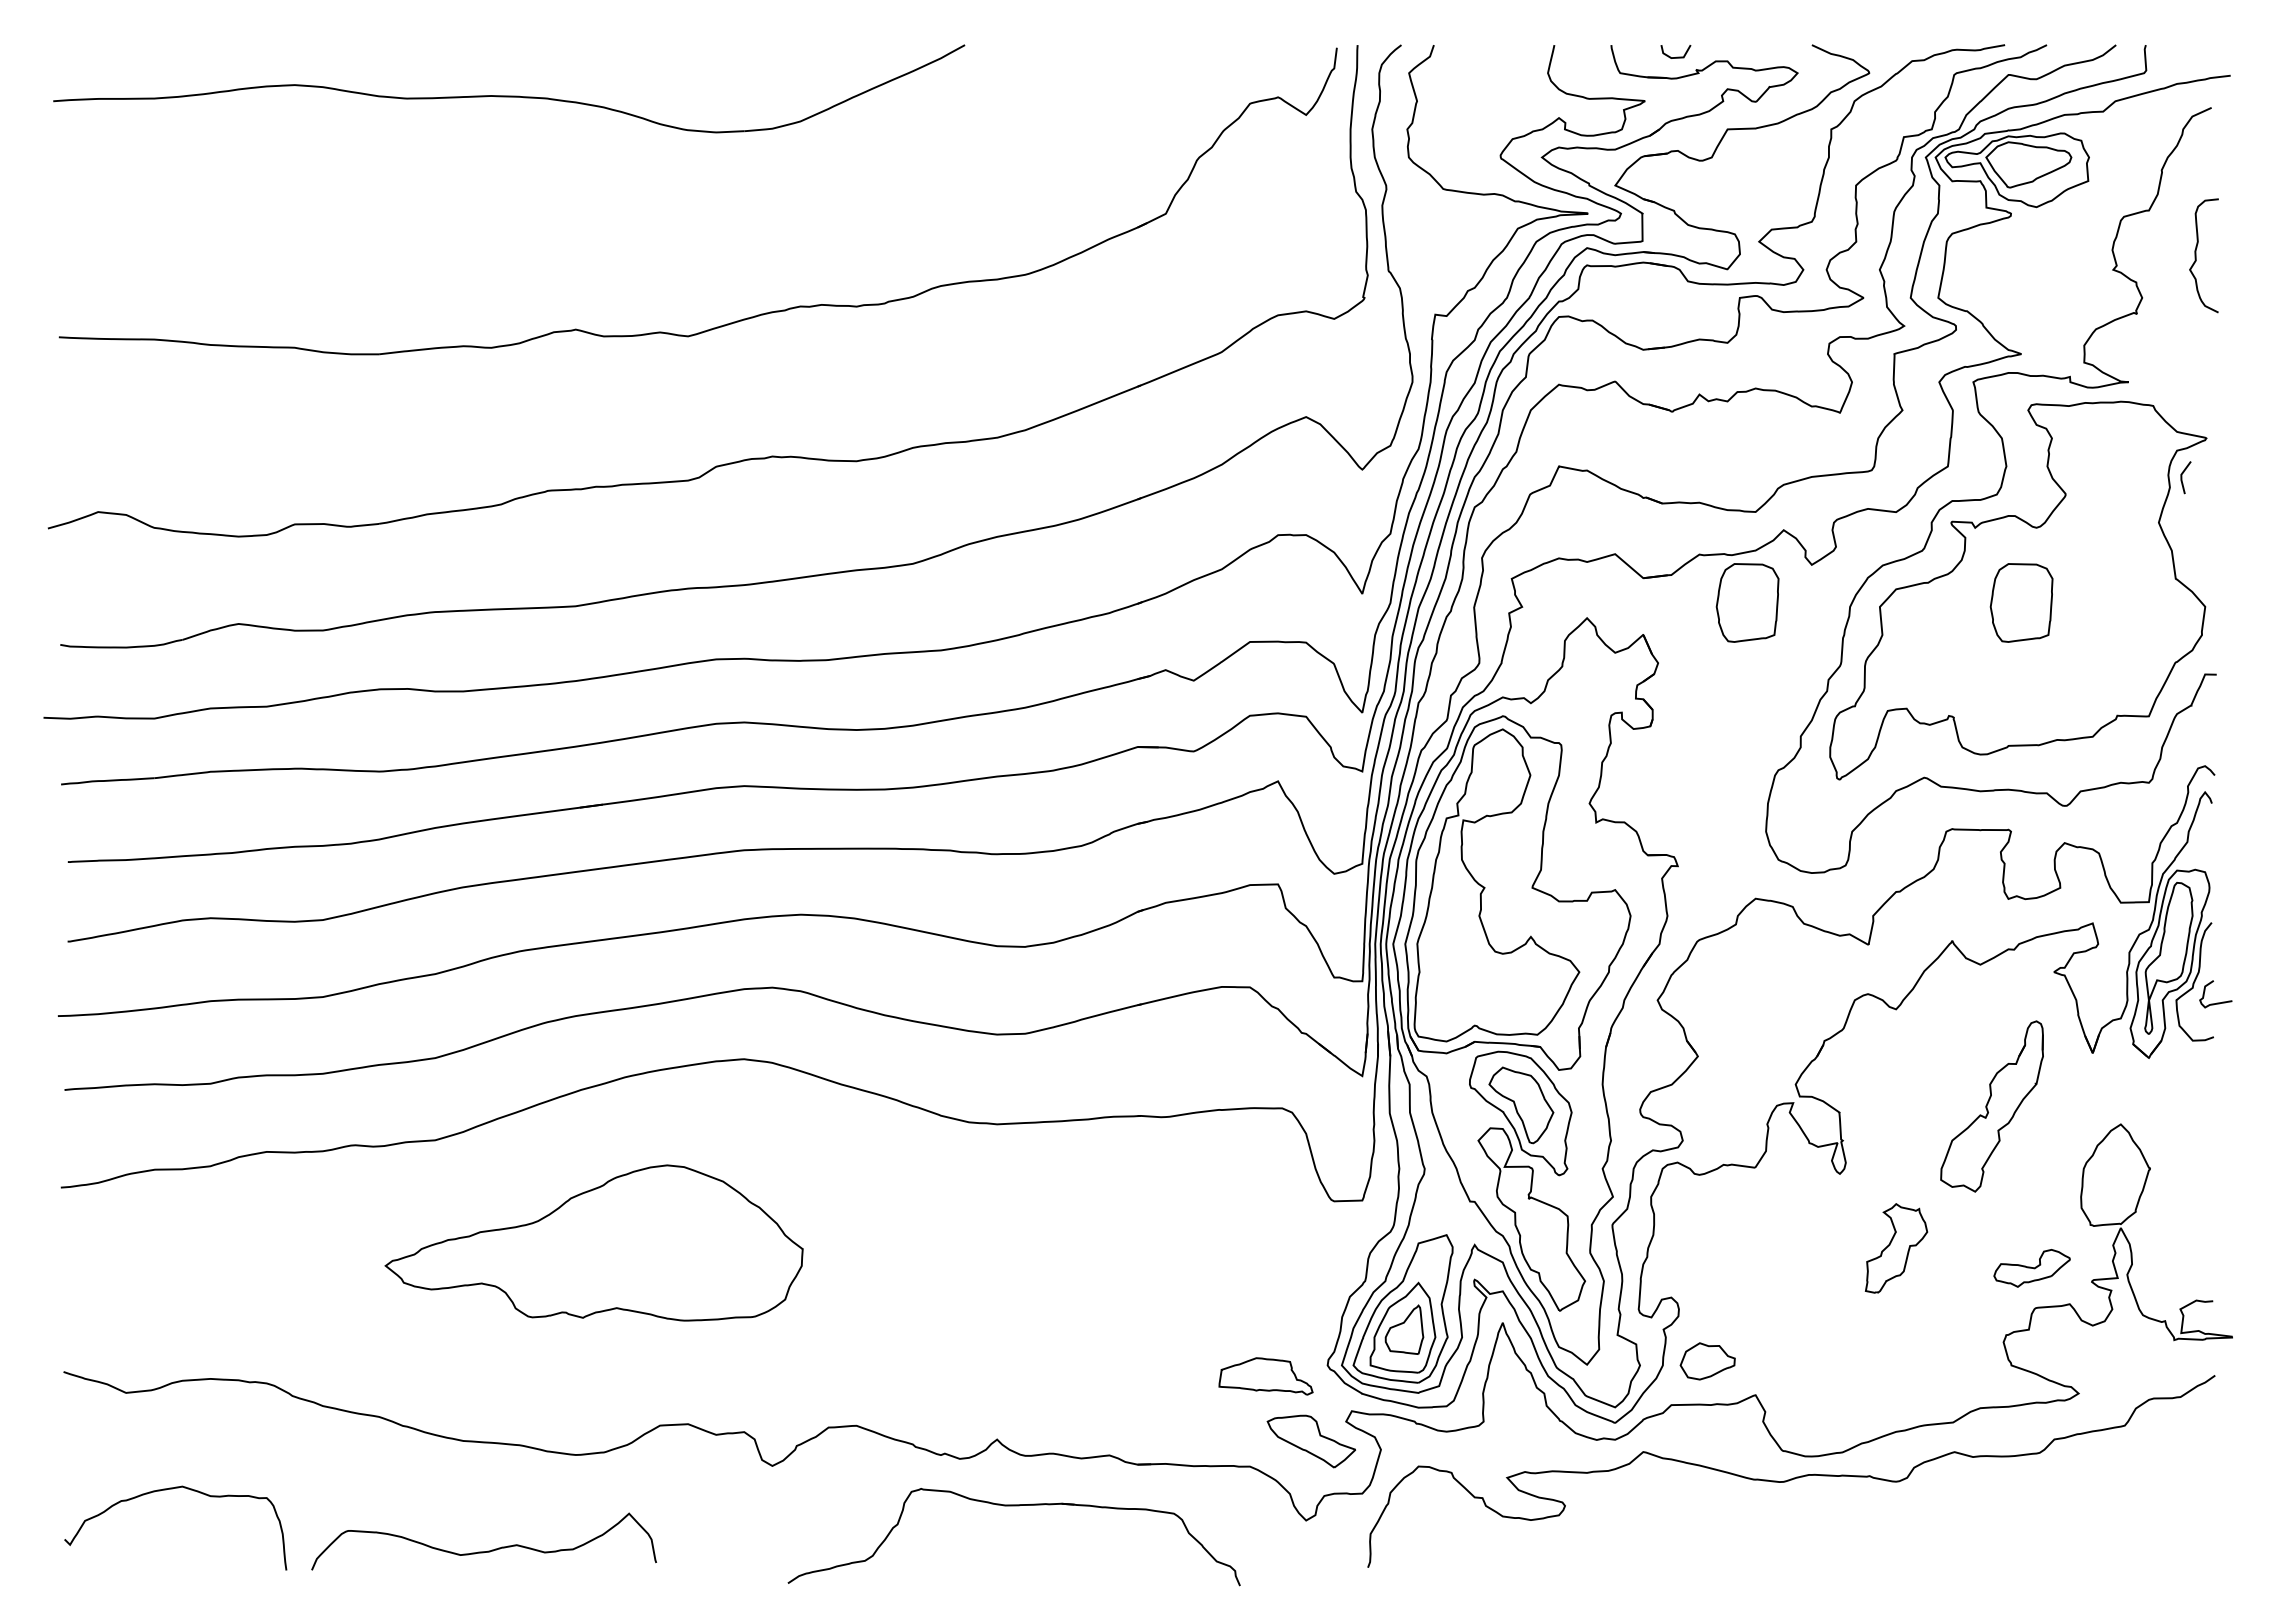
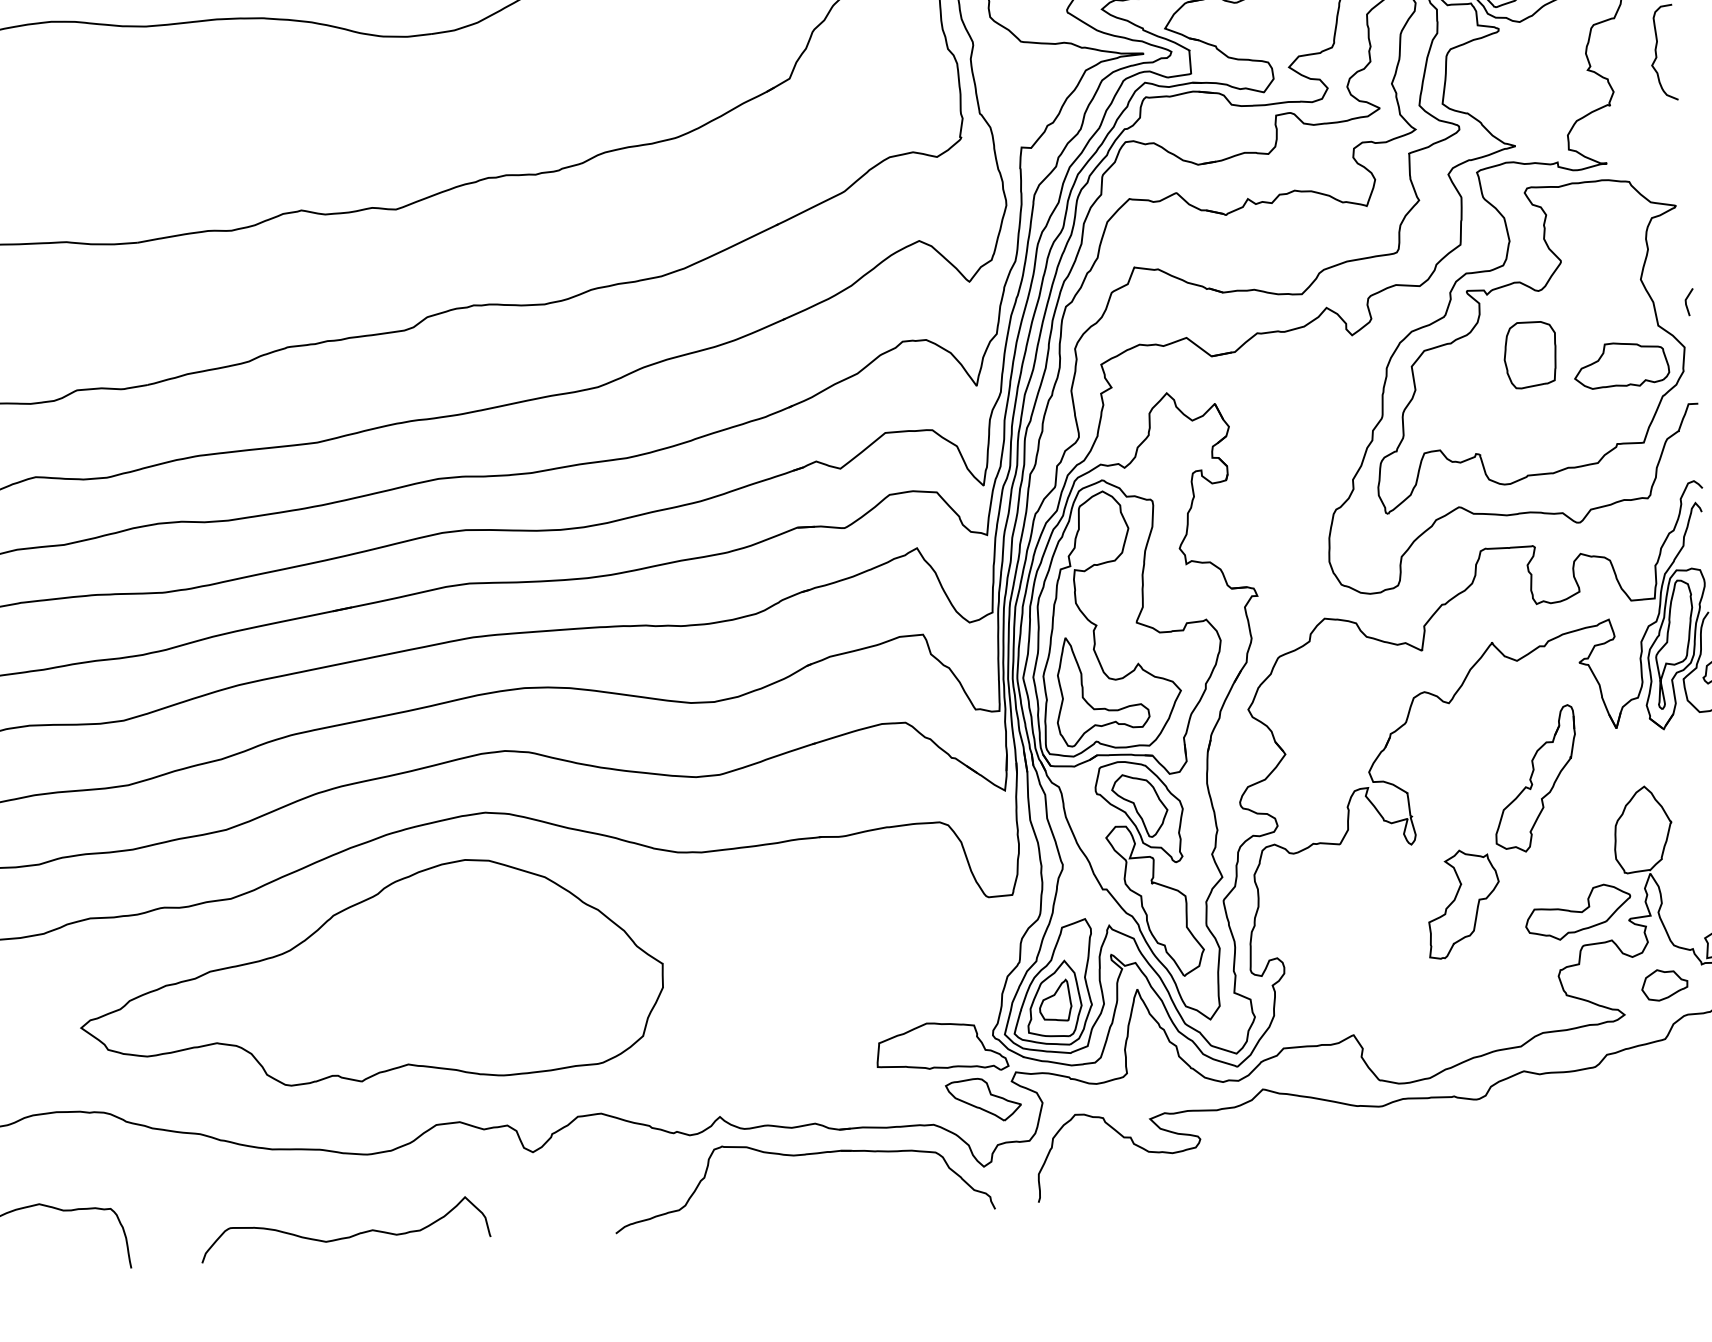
line: (2182, 477) -> (1686, 302), moved
part: (1747, 602) -> (1300, 370), removed
part: (2128, 622) -> (1621, 365), added
part: (1463, 964) -> (1083, 691), added
part: (593, 1242) -> (369, 975), size x1.67
part: (1896, 1248) -> (1463, 903), size x1.43
part: (2031, 1268) -> (1577, 912), size x1.67
part: (1707, 1361) -> (1664, 985), moved
part: (1265, 1376) -> (941, 1048), size x1.67
part: (1013, 1506) -> (800, 1155), moved
curve: (483, 1551) -> (345, 1237), moved

